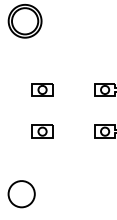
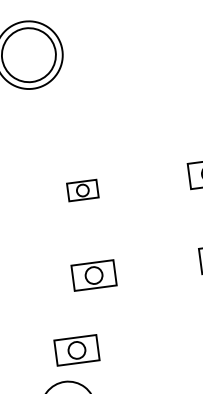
part: (42, 89) -> (82, 189), size x0.7
part: (29, 166) -> (76, 350), added

